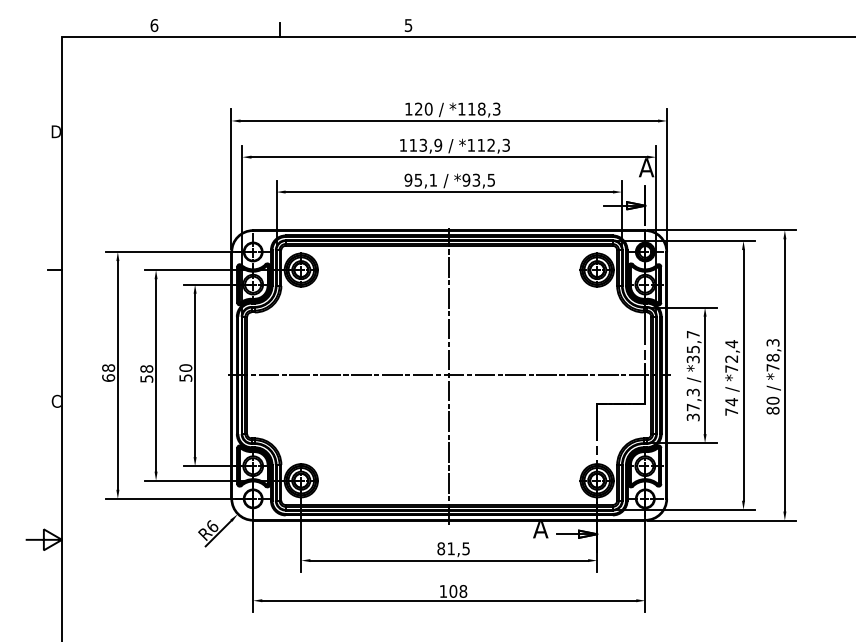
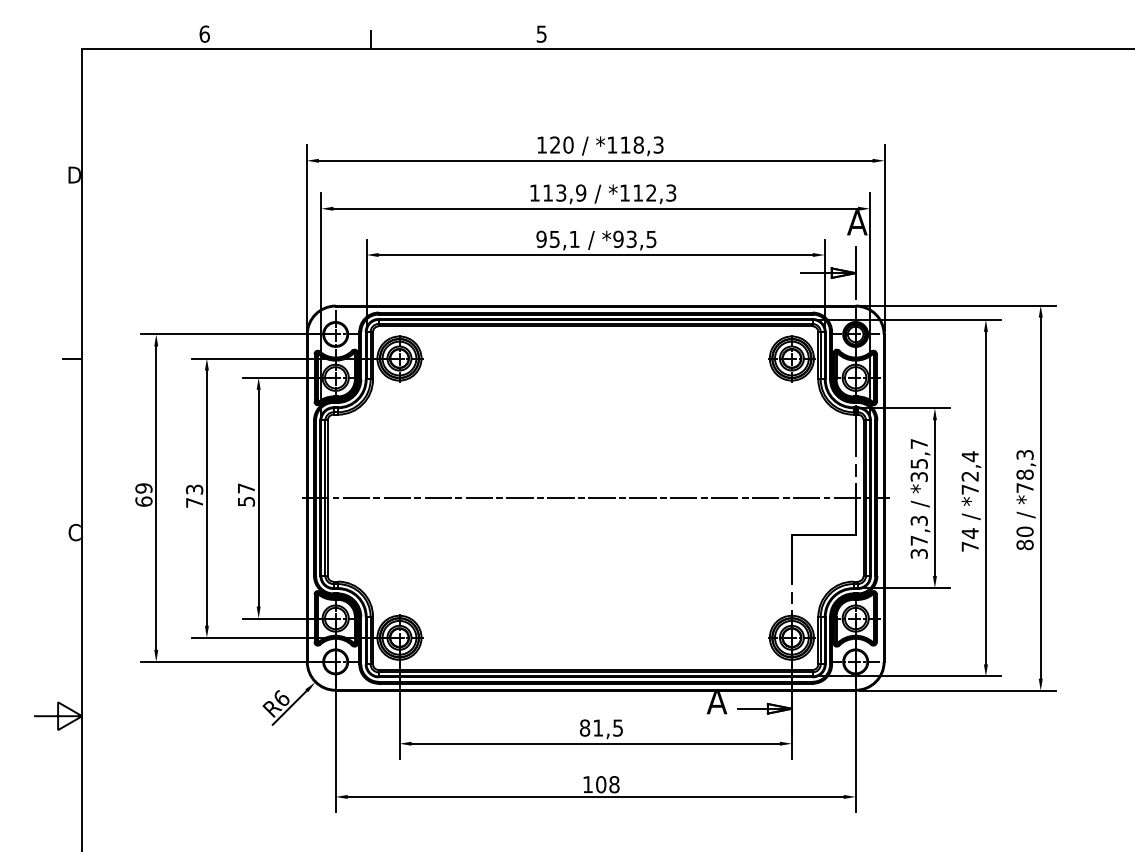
text: (108, 368) -> (143, 488), 68 -> 69
text: (185, 368) -> (246, 488), 50 -> 57
text: (146, 373) -> (194, 495), 58 -> 73
line: (449, 376) -> (595, 499), removed

